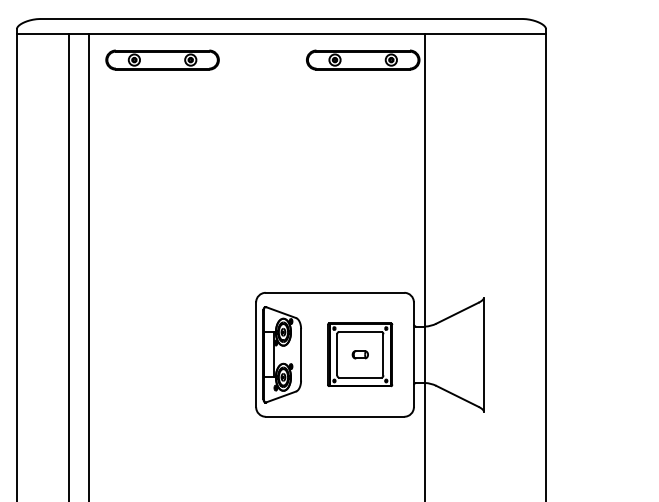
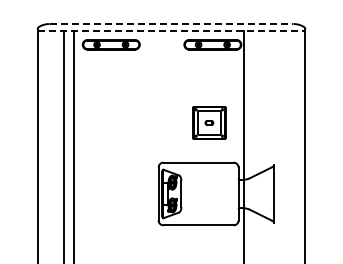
line: (281, 19) -> (171, 24), solid -> dashed
line: (281, 33) -> (171, 31), solid -> dashed
part: (360, 353) -> (209, 122), moved

